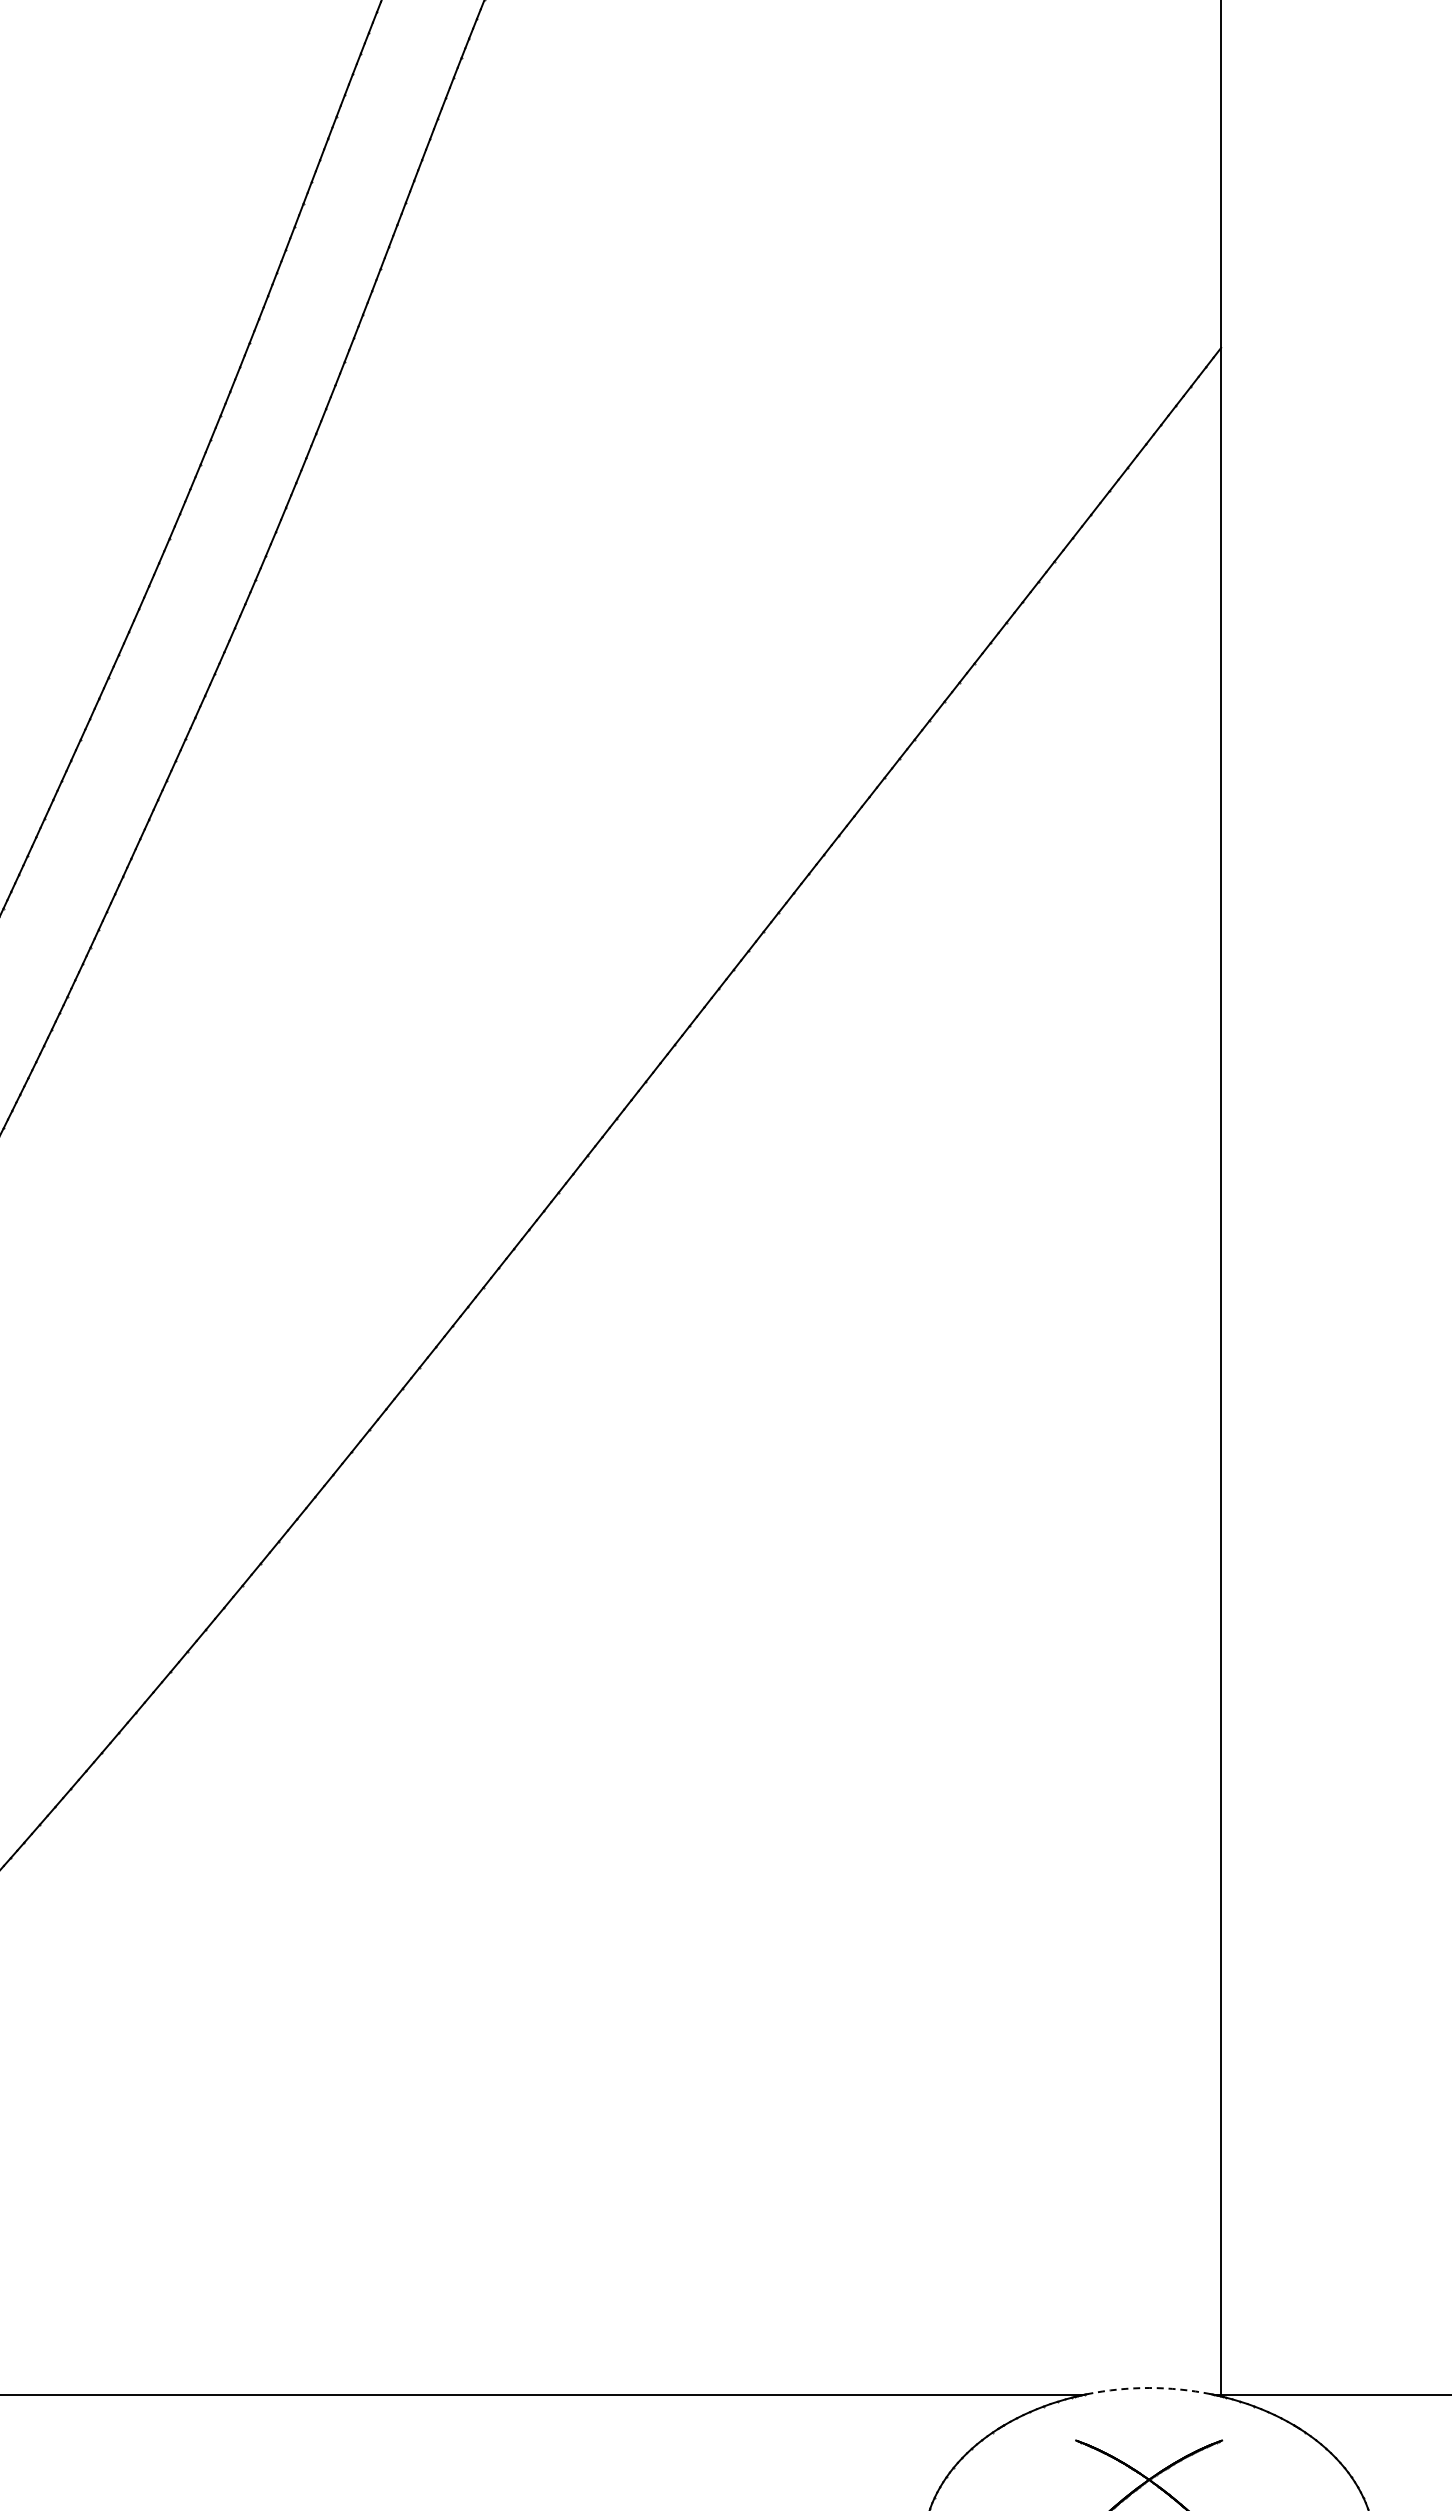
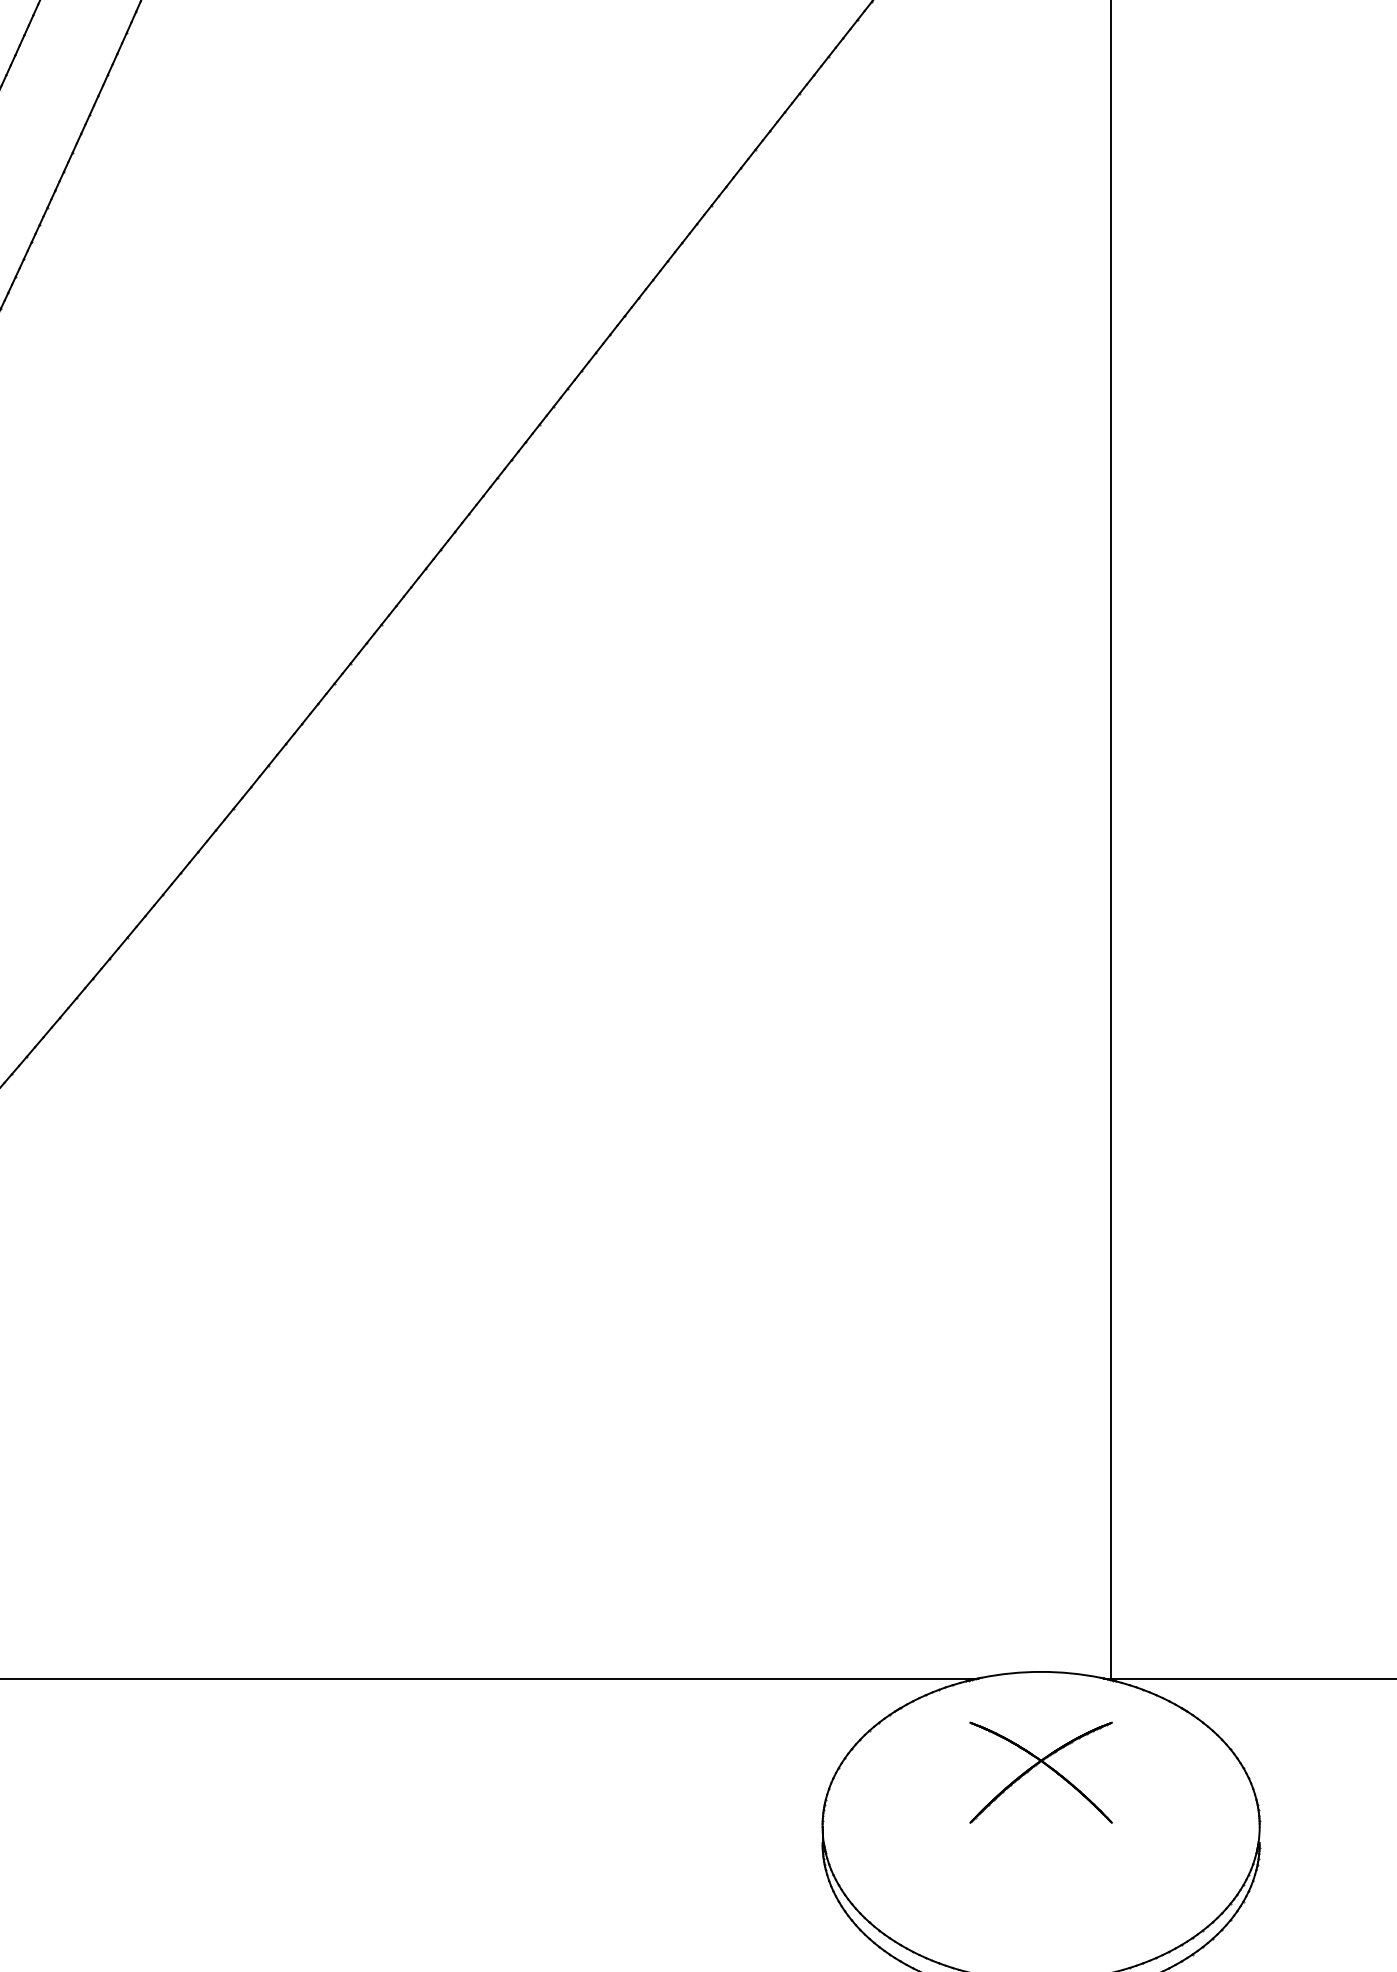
arc: (1149, 2388) -> (1041, 1672), dashed -> solid

